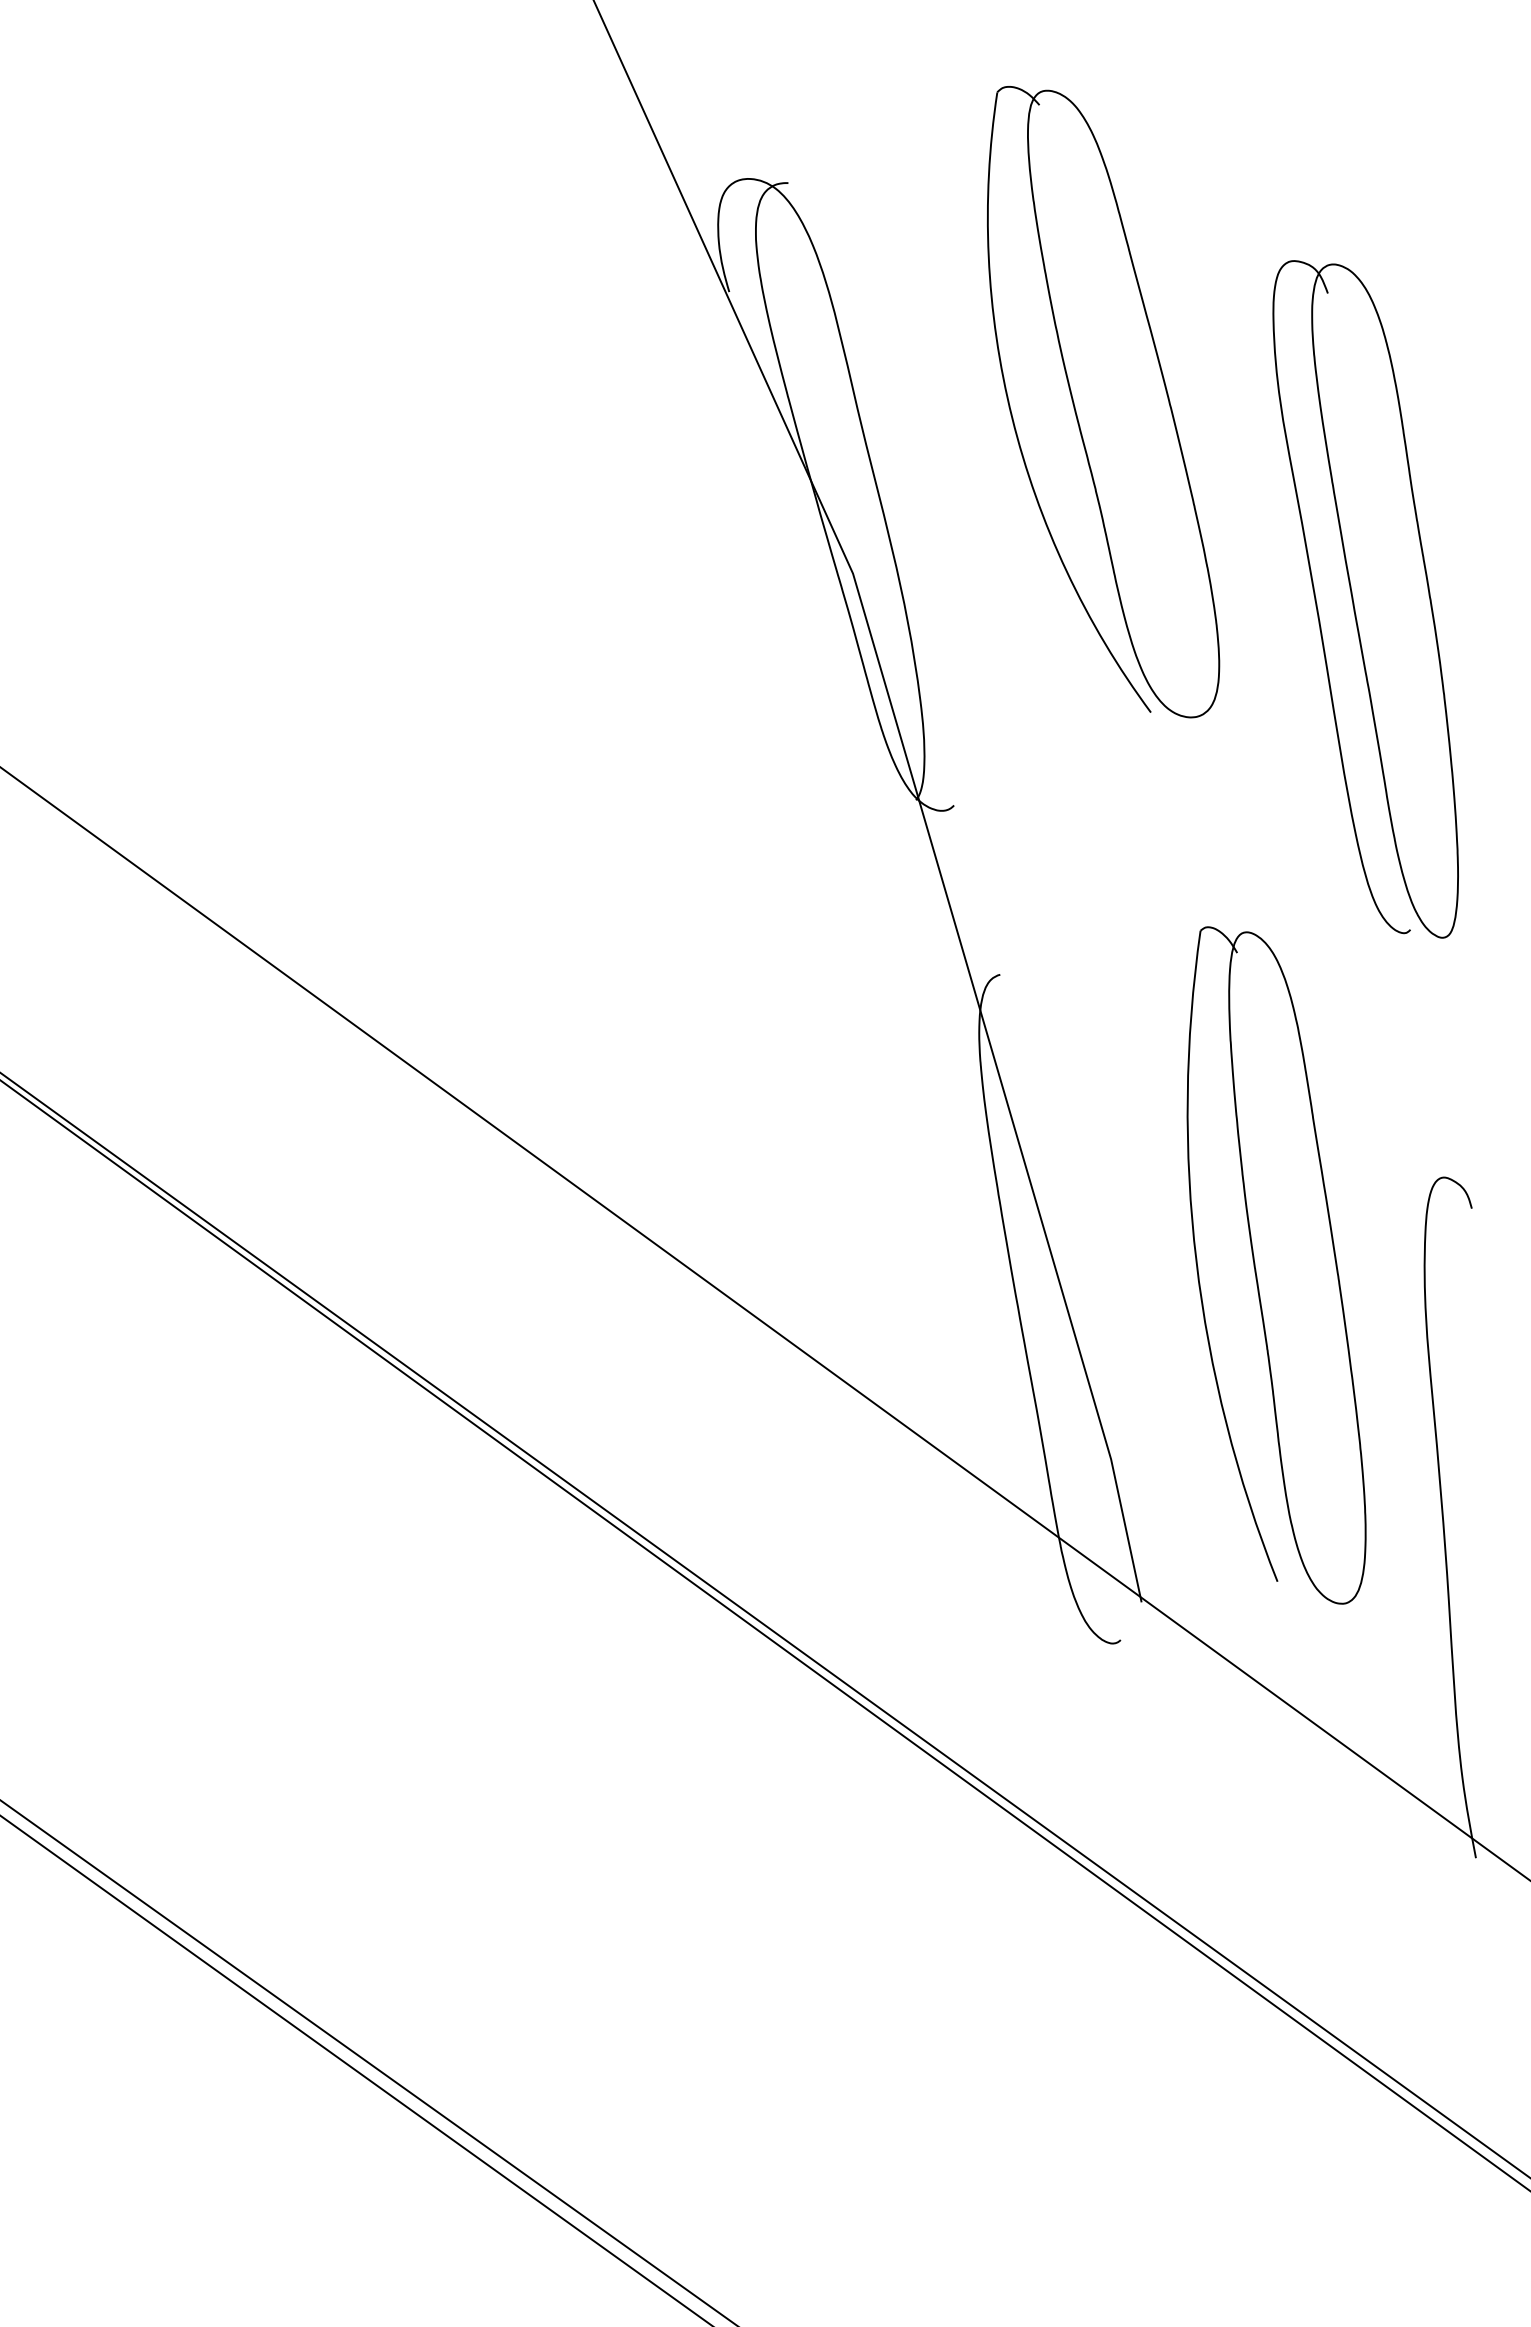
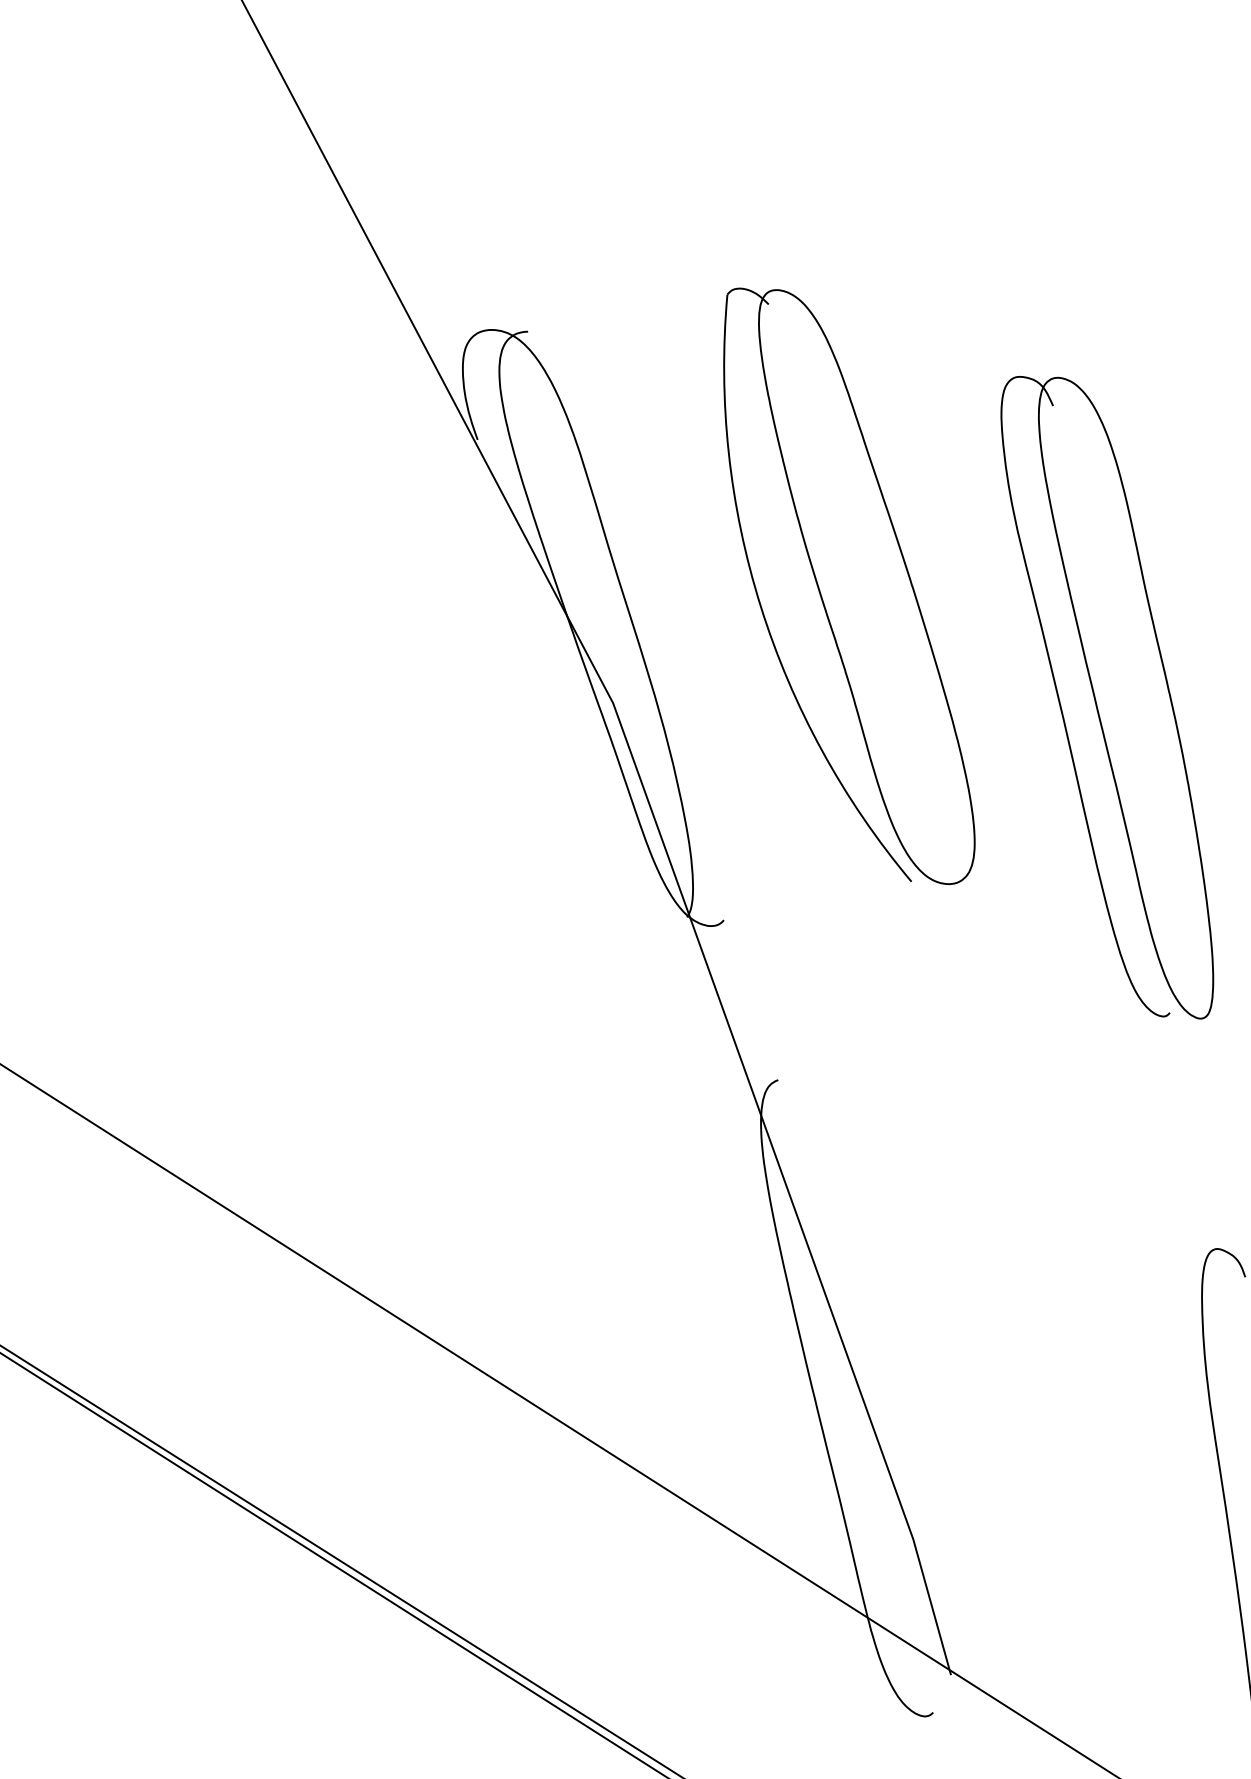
part: (1103, 402) -> (847, 586), moved
part: (1276, 1265) -> (1060, 1343), removed

